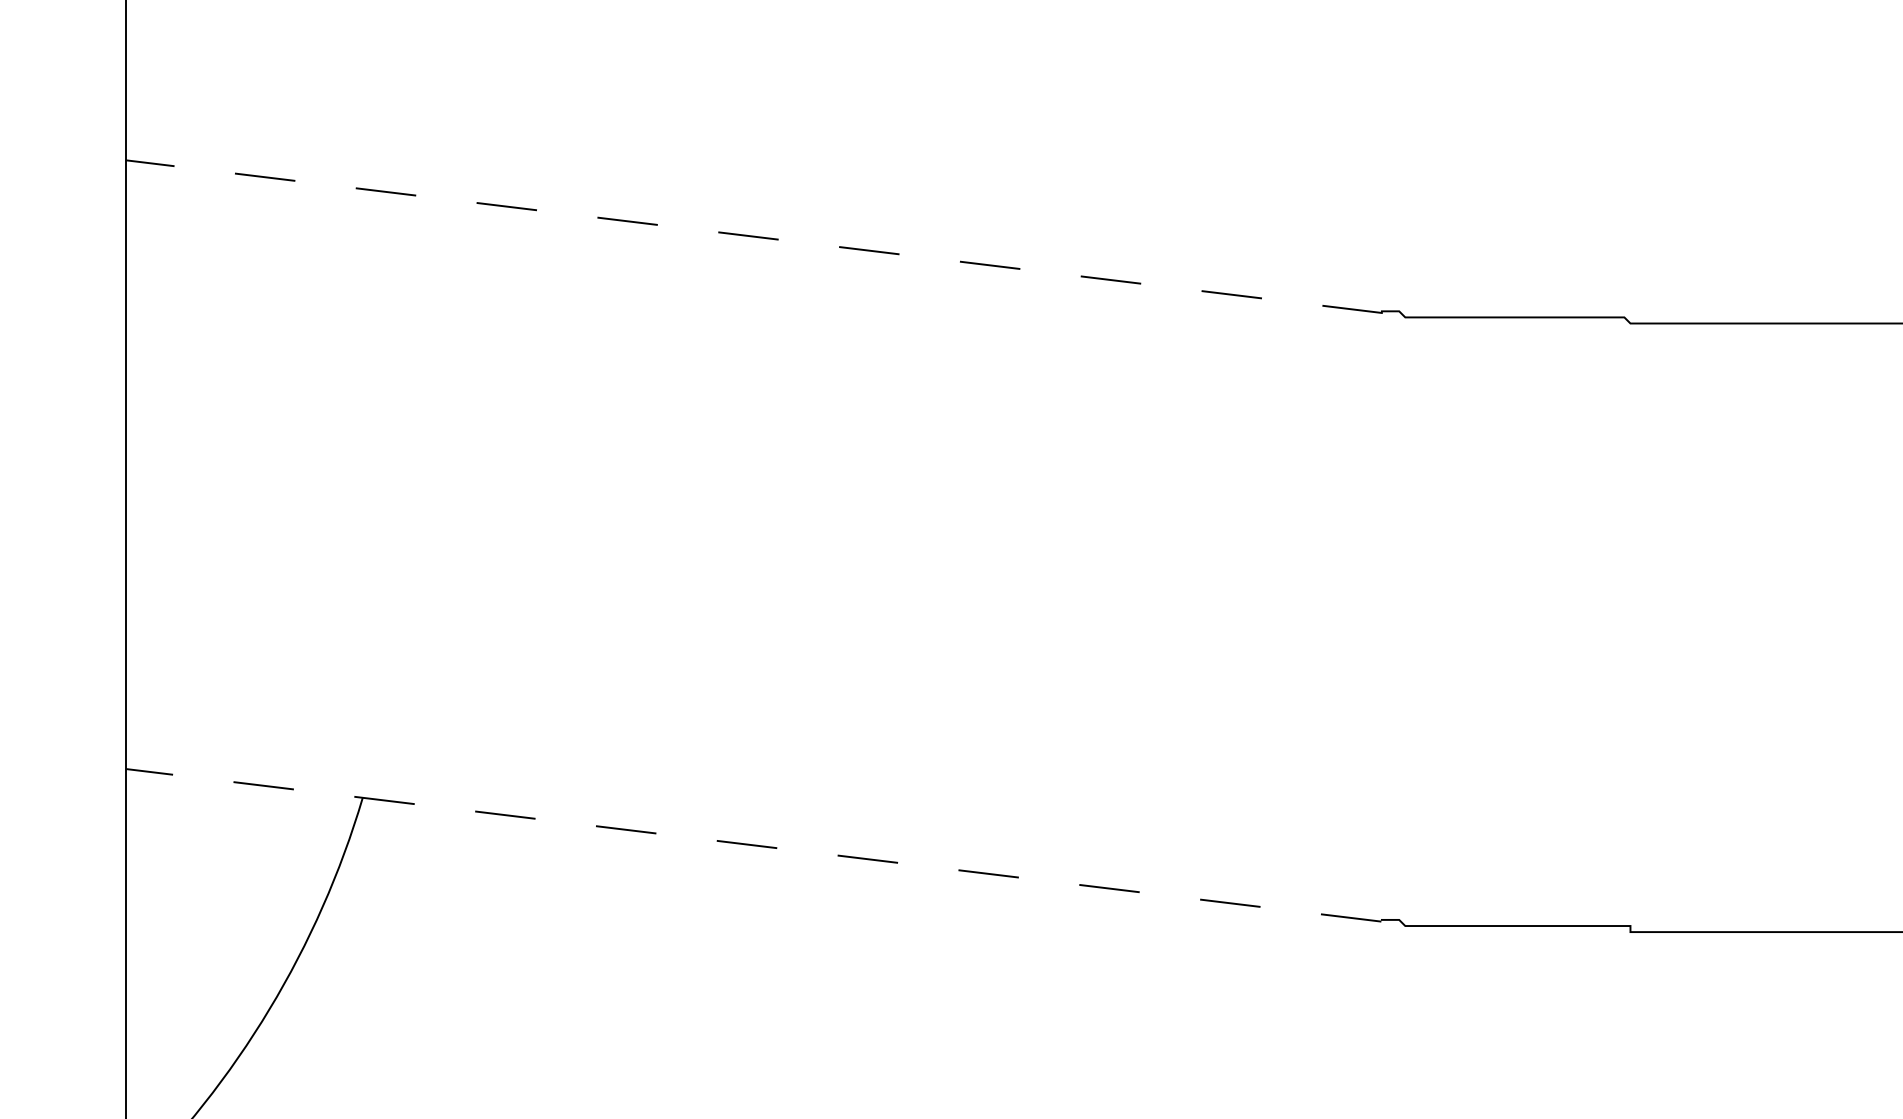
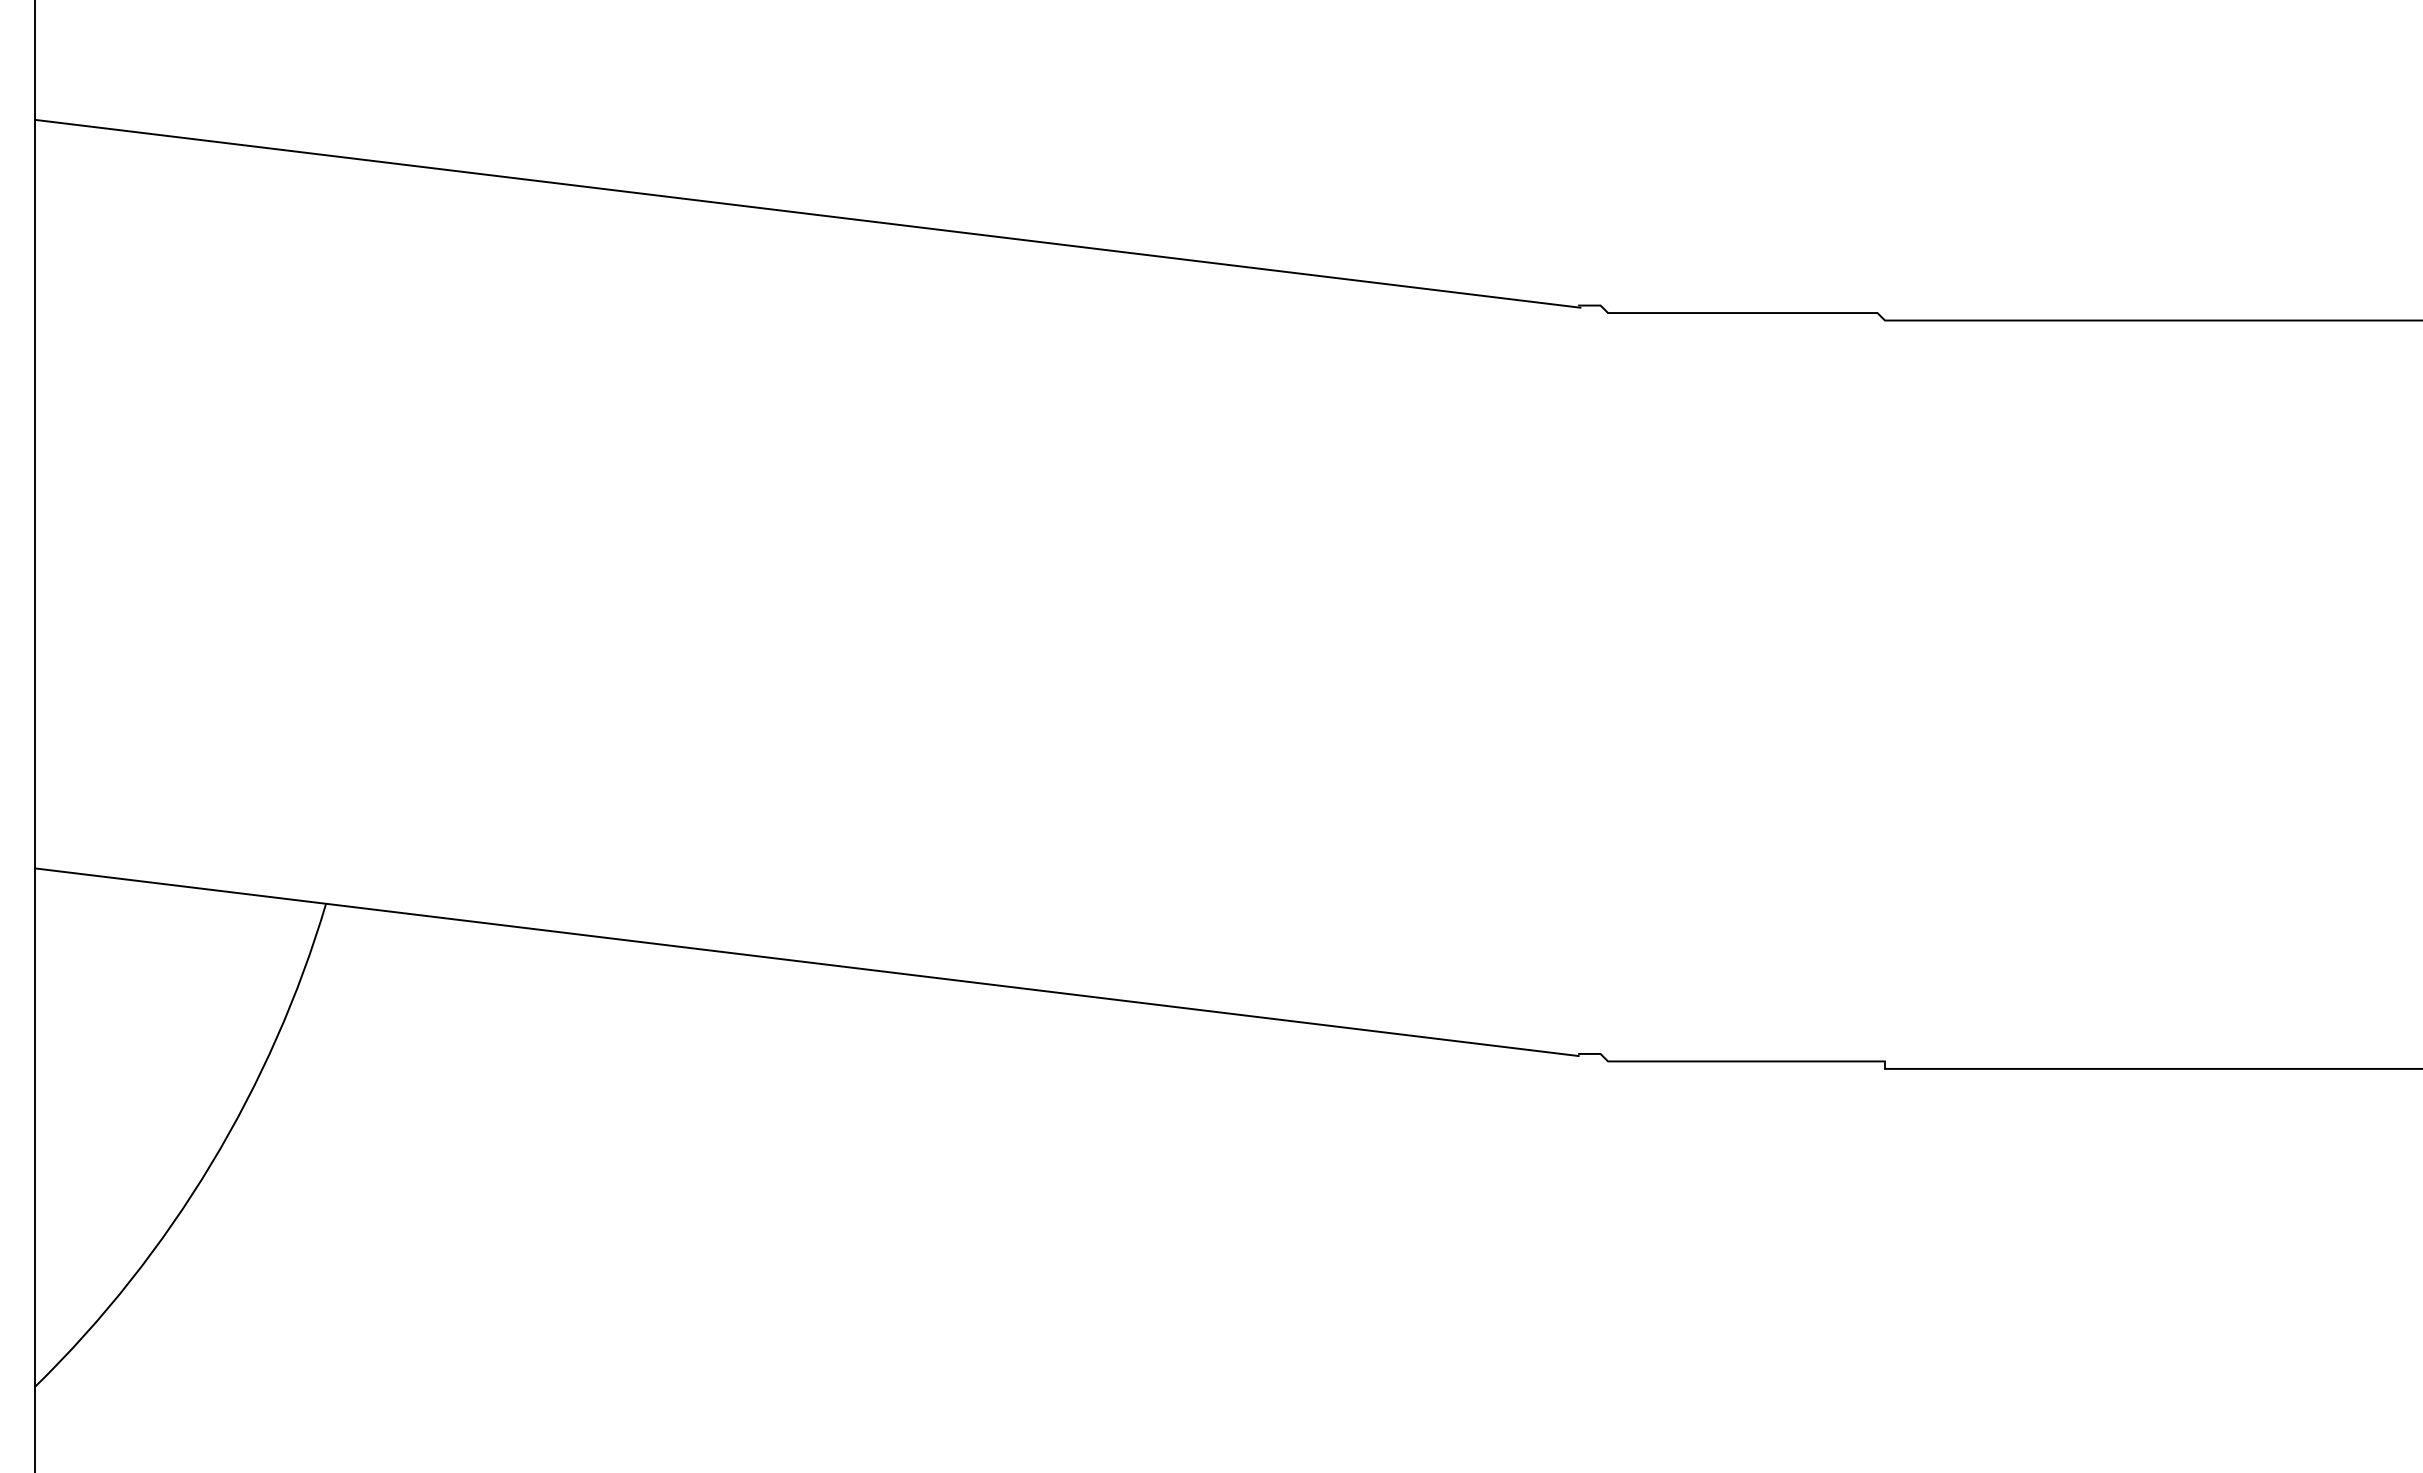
line: (754, 236) -> (807, 213), dashed -> solid
line: (753, 845) -> (806, 962), dashed -> solid

